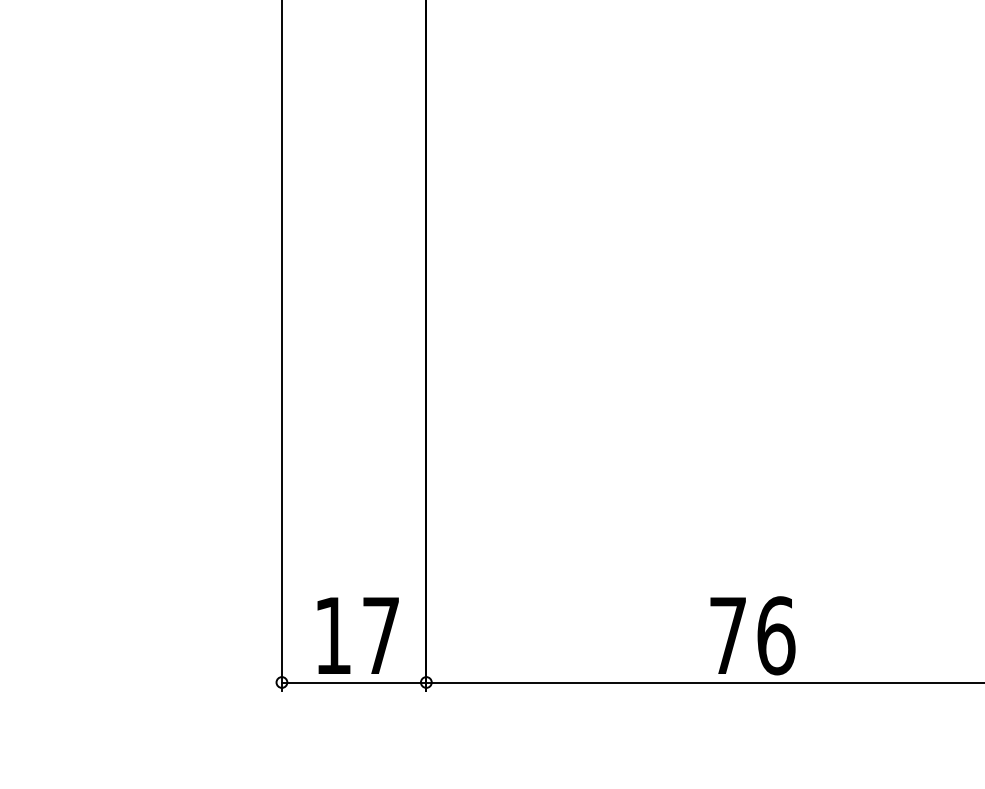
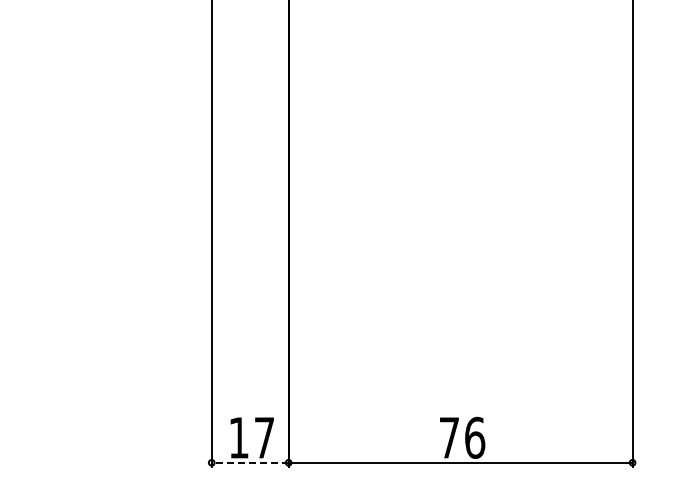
line: (352, 681) -> (249, 462), solid -> dashed

